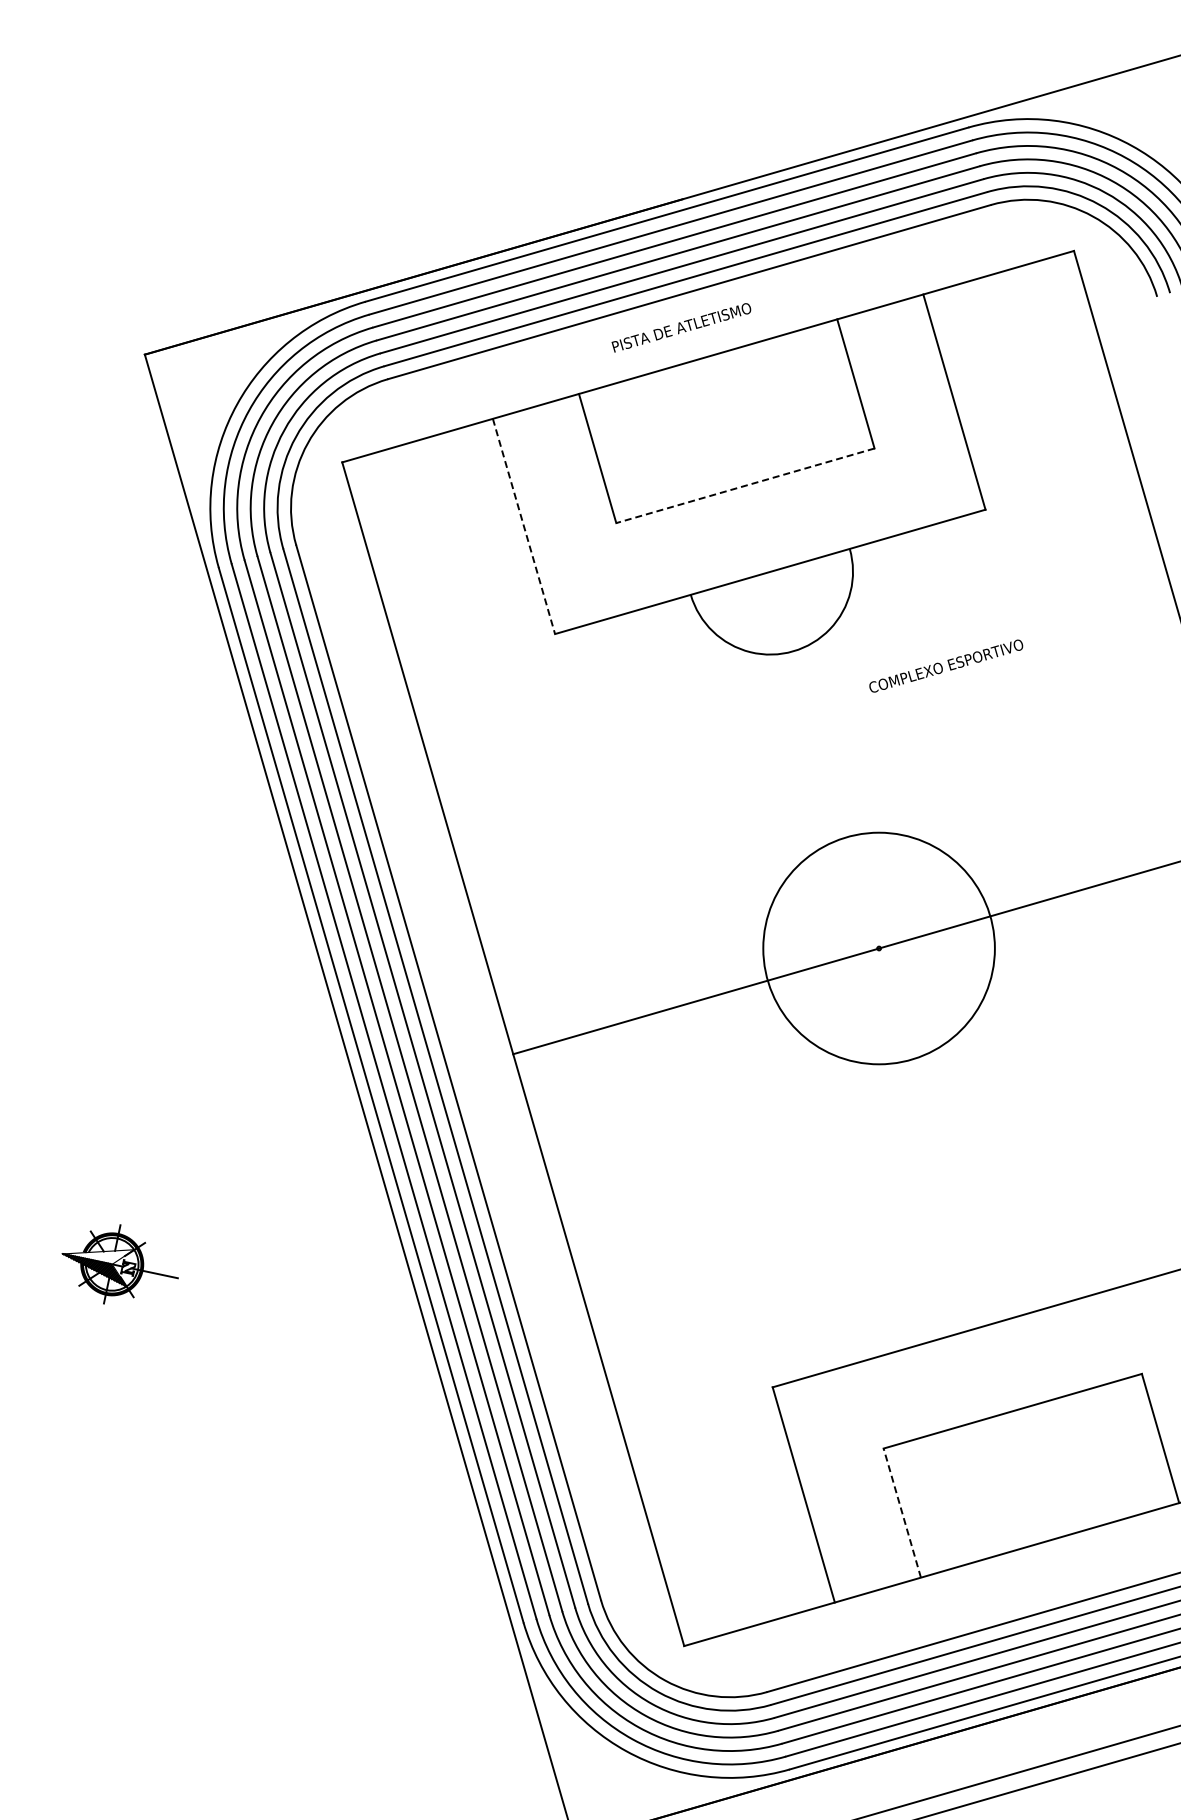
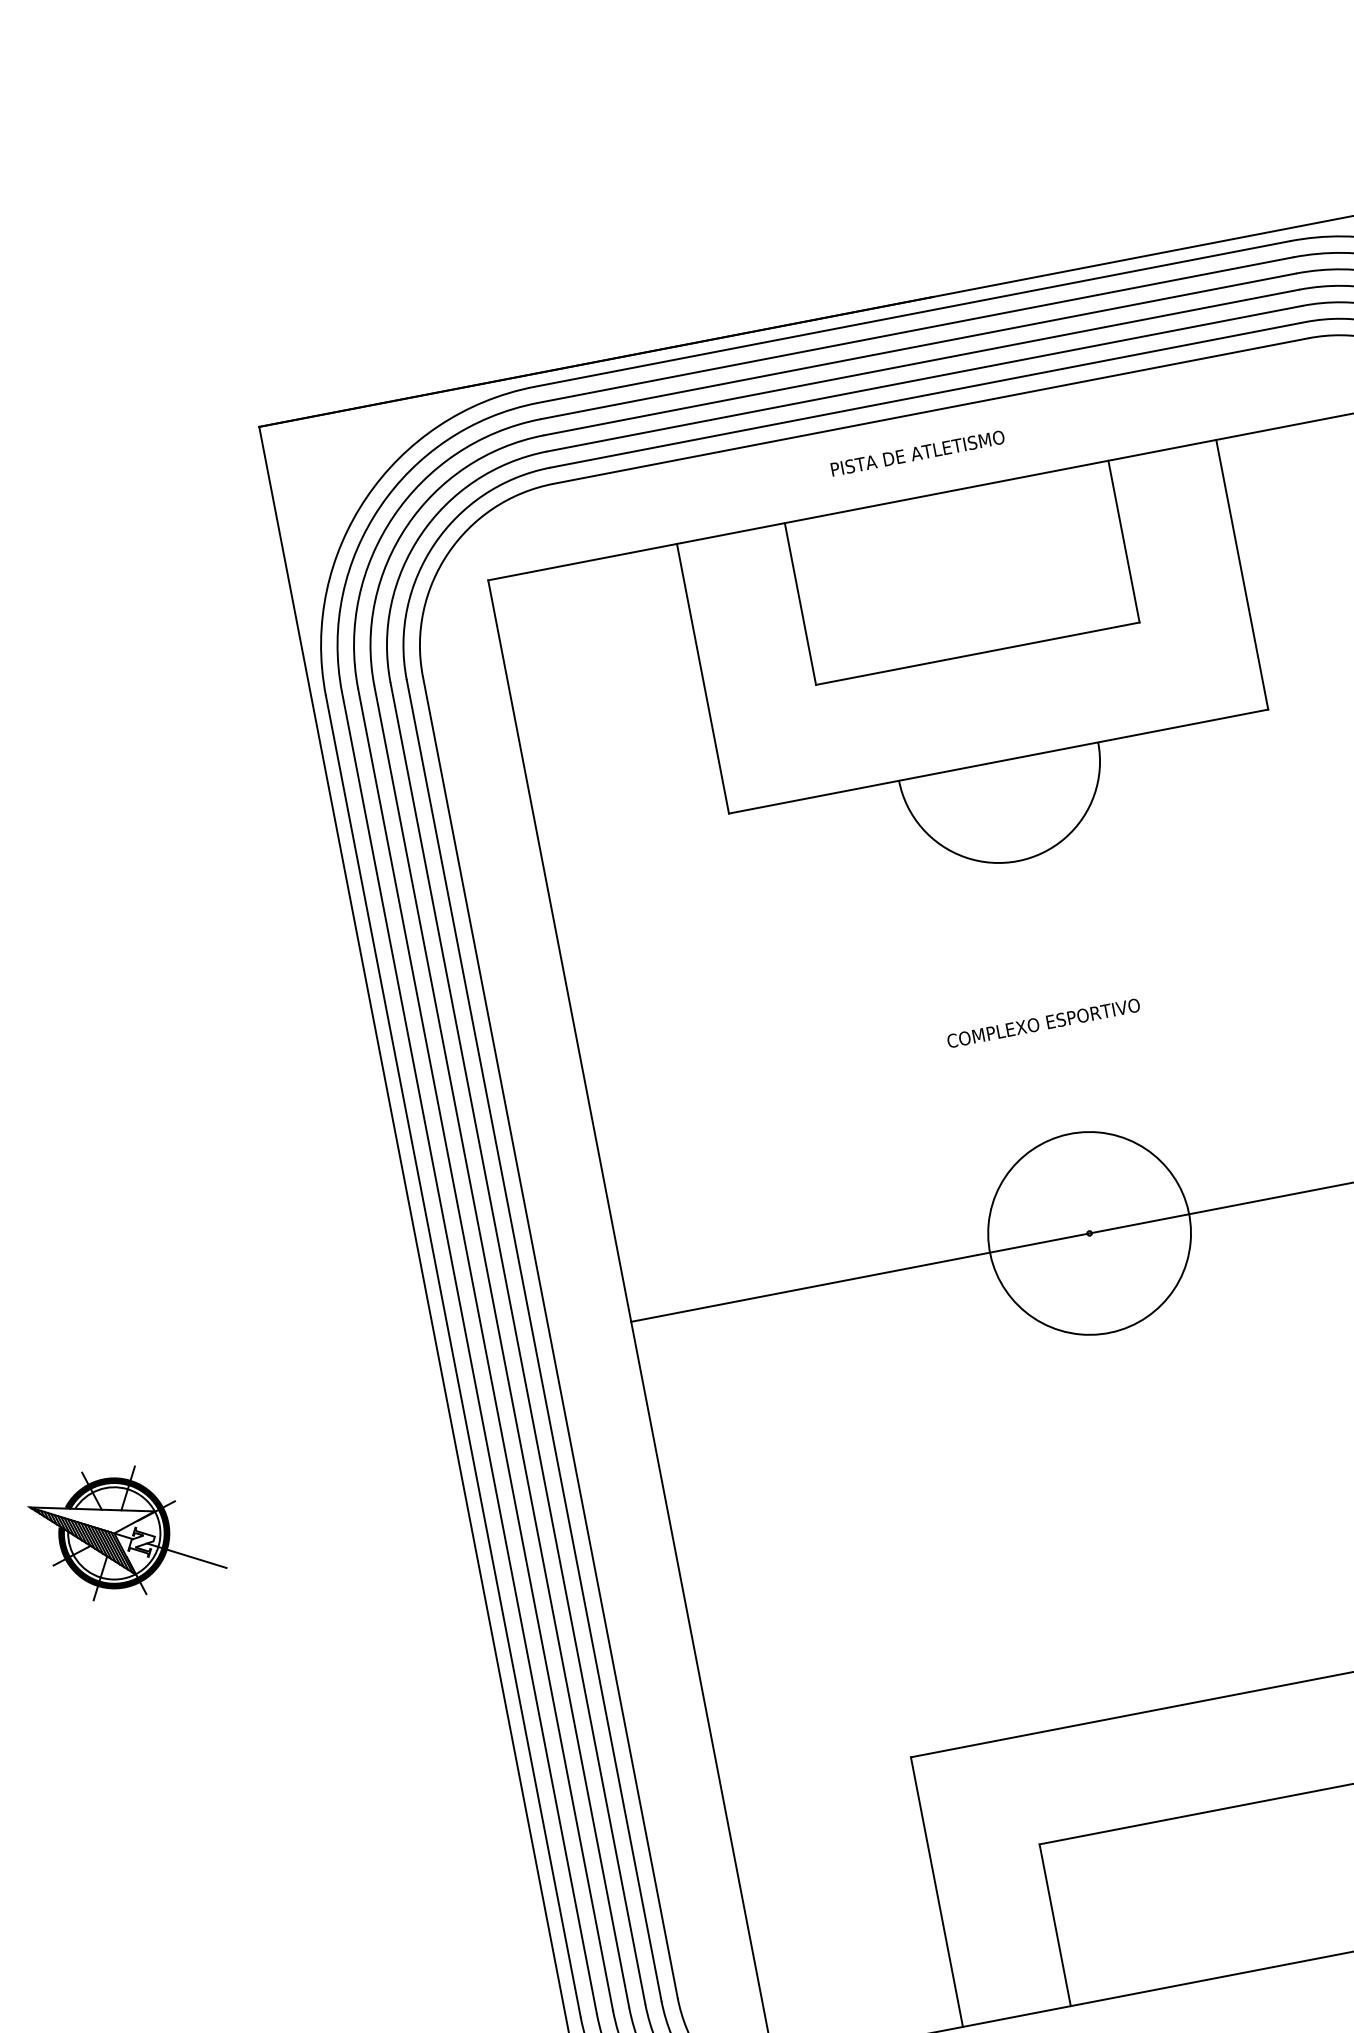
line: (744, 485) -> (976, 653), dashed -> solid
line: (524, 526) -> (703, 678), dashed -> solid
text: (946, 665) -> (1044, 1022), moved
circle: (878, 948) -> (1088, 1233), size x0.71
part: (119, 1264) -> (127, 1534), size x1.43
line: (902, 1512) -> (1055, 1924), dashed -> solid

